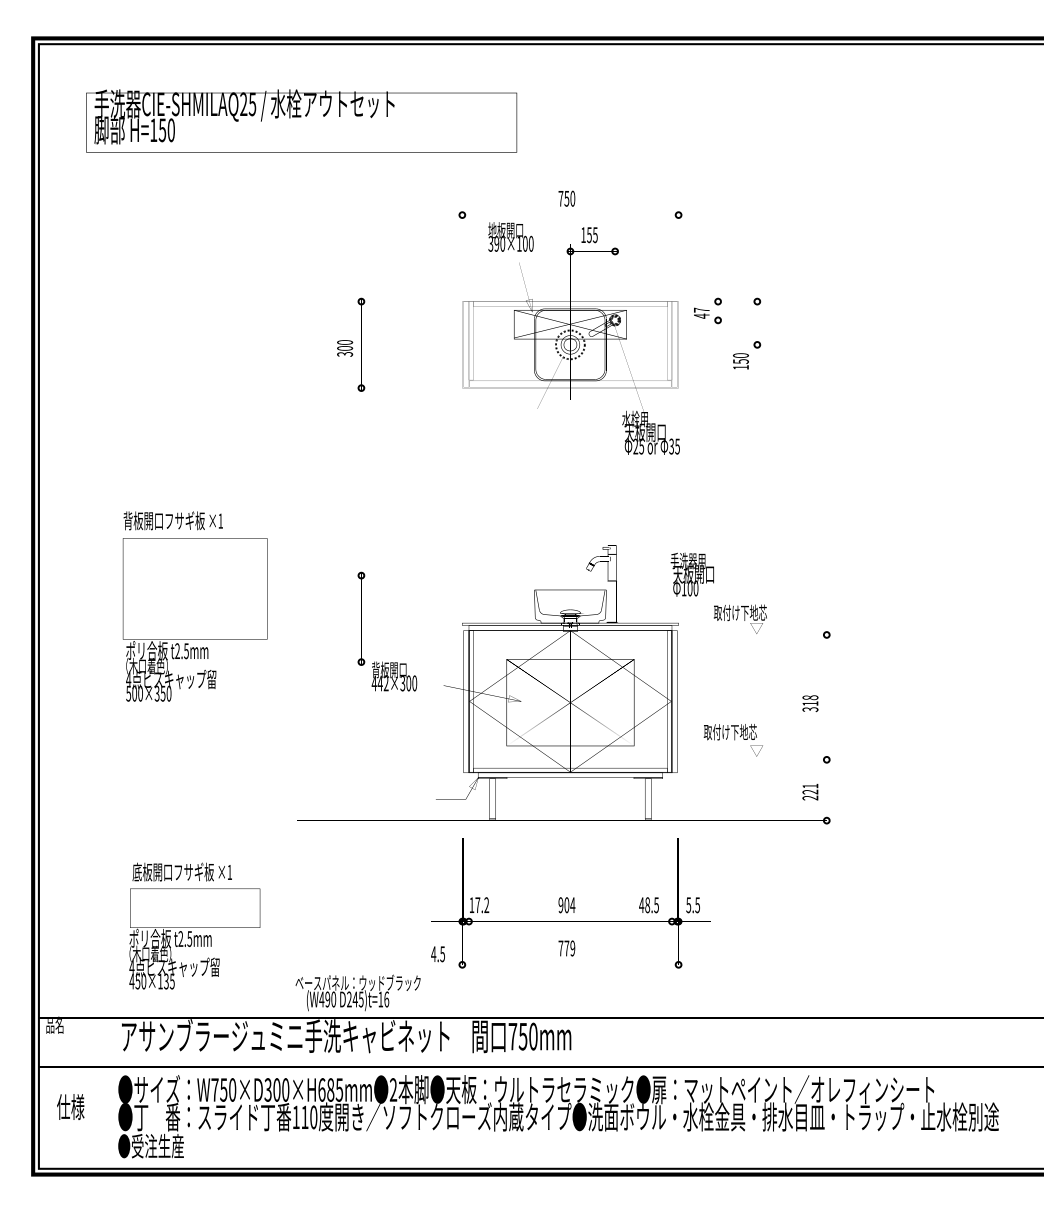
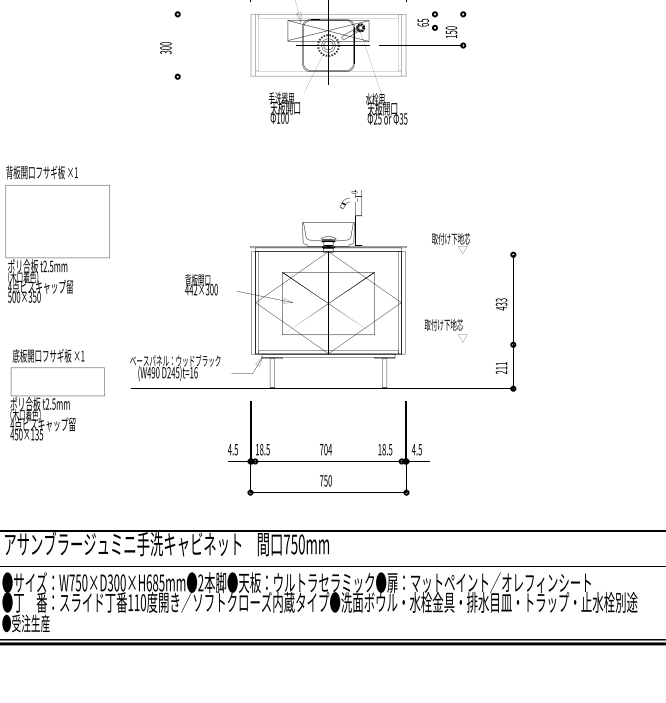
text: (701, 312) -> (422, 22), 47 -> 65
text: (740, 361) -> (451, 32), moved
text: (691, 574) -> (283, 108), moved
part: (361, 618) -> (177, 242), removed
text: (810, 703) -> (501, 304), 318 -> 433
text: (810, 791) -> (501, 367), 221 -> 211
text: (641, 904) -> (379, 449), 48.5 -> 18.5
text: (482, 905) -> (265, 449), 17.2 -> 18.5
text: (560, 905) -> (321, 449), 904 -> 704
text: (688, 905) -> (413, 449), 5.5 -> 4.5
text: (194, 925) -> (57, 394), moved
text: (569, 948) -> (327, 480), 779 -> 750
text: (437, 954) -> (232, 449), moved
text: (357, 992) -> (174, 367), moved

